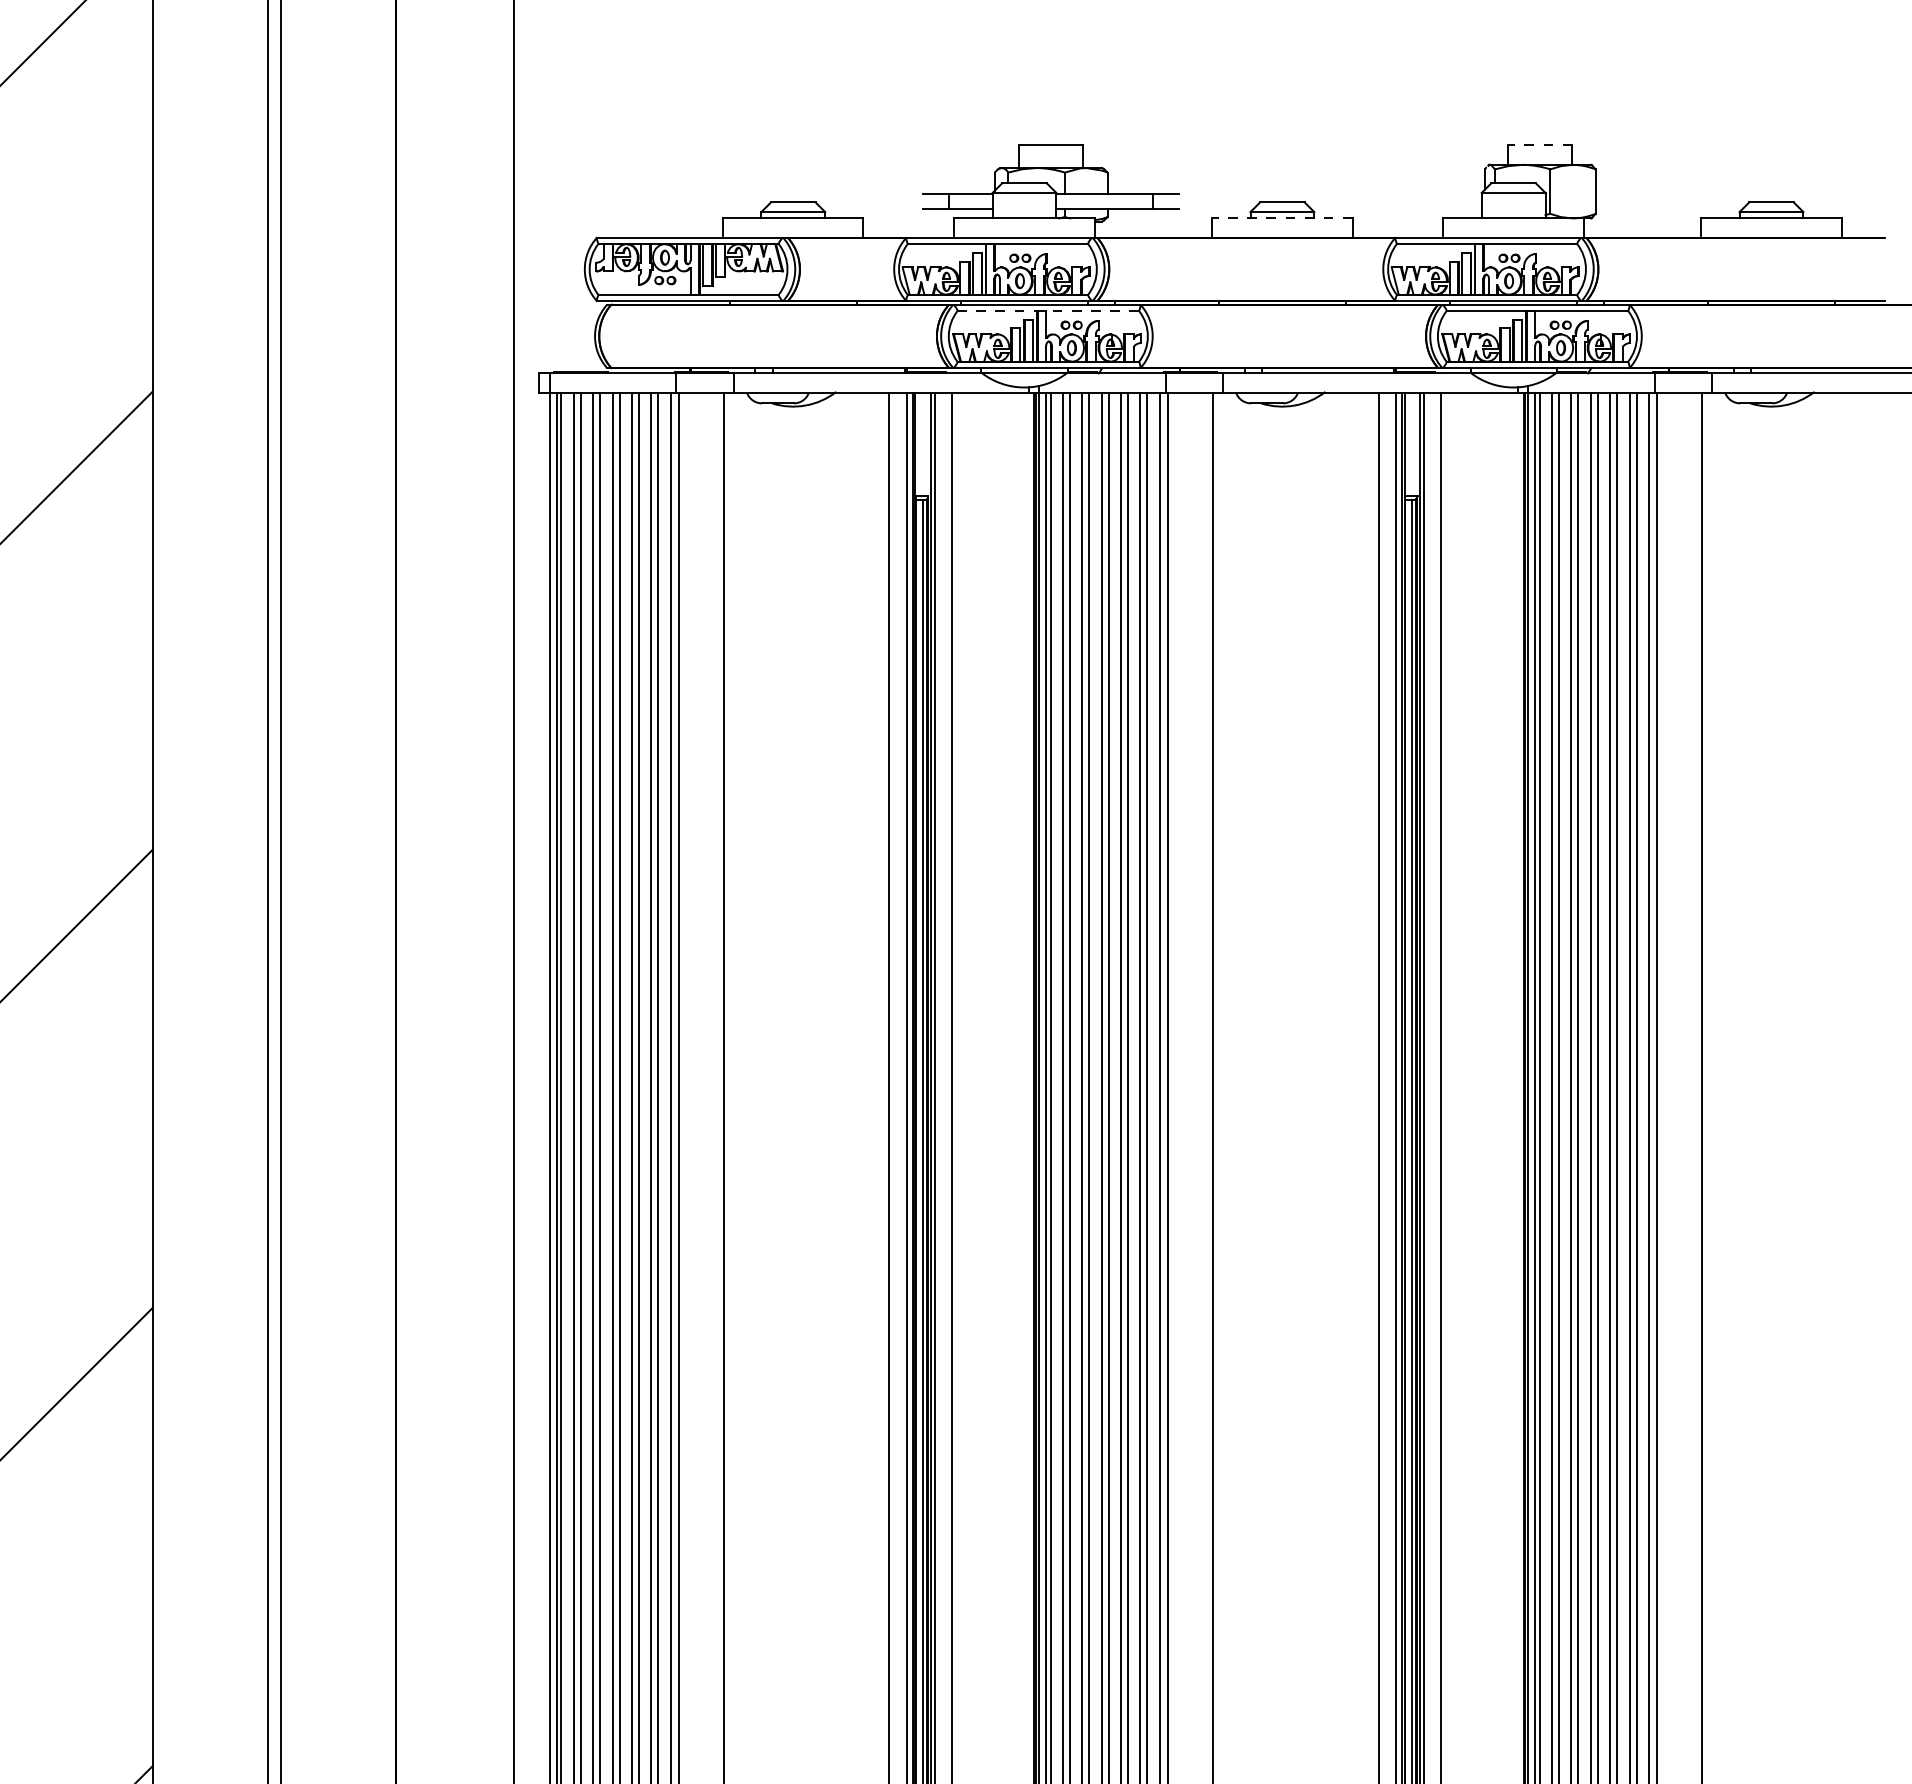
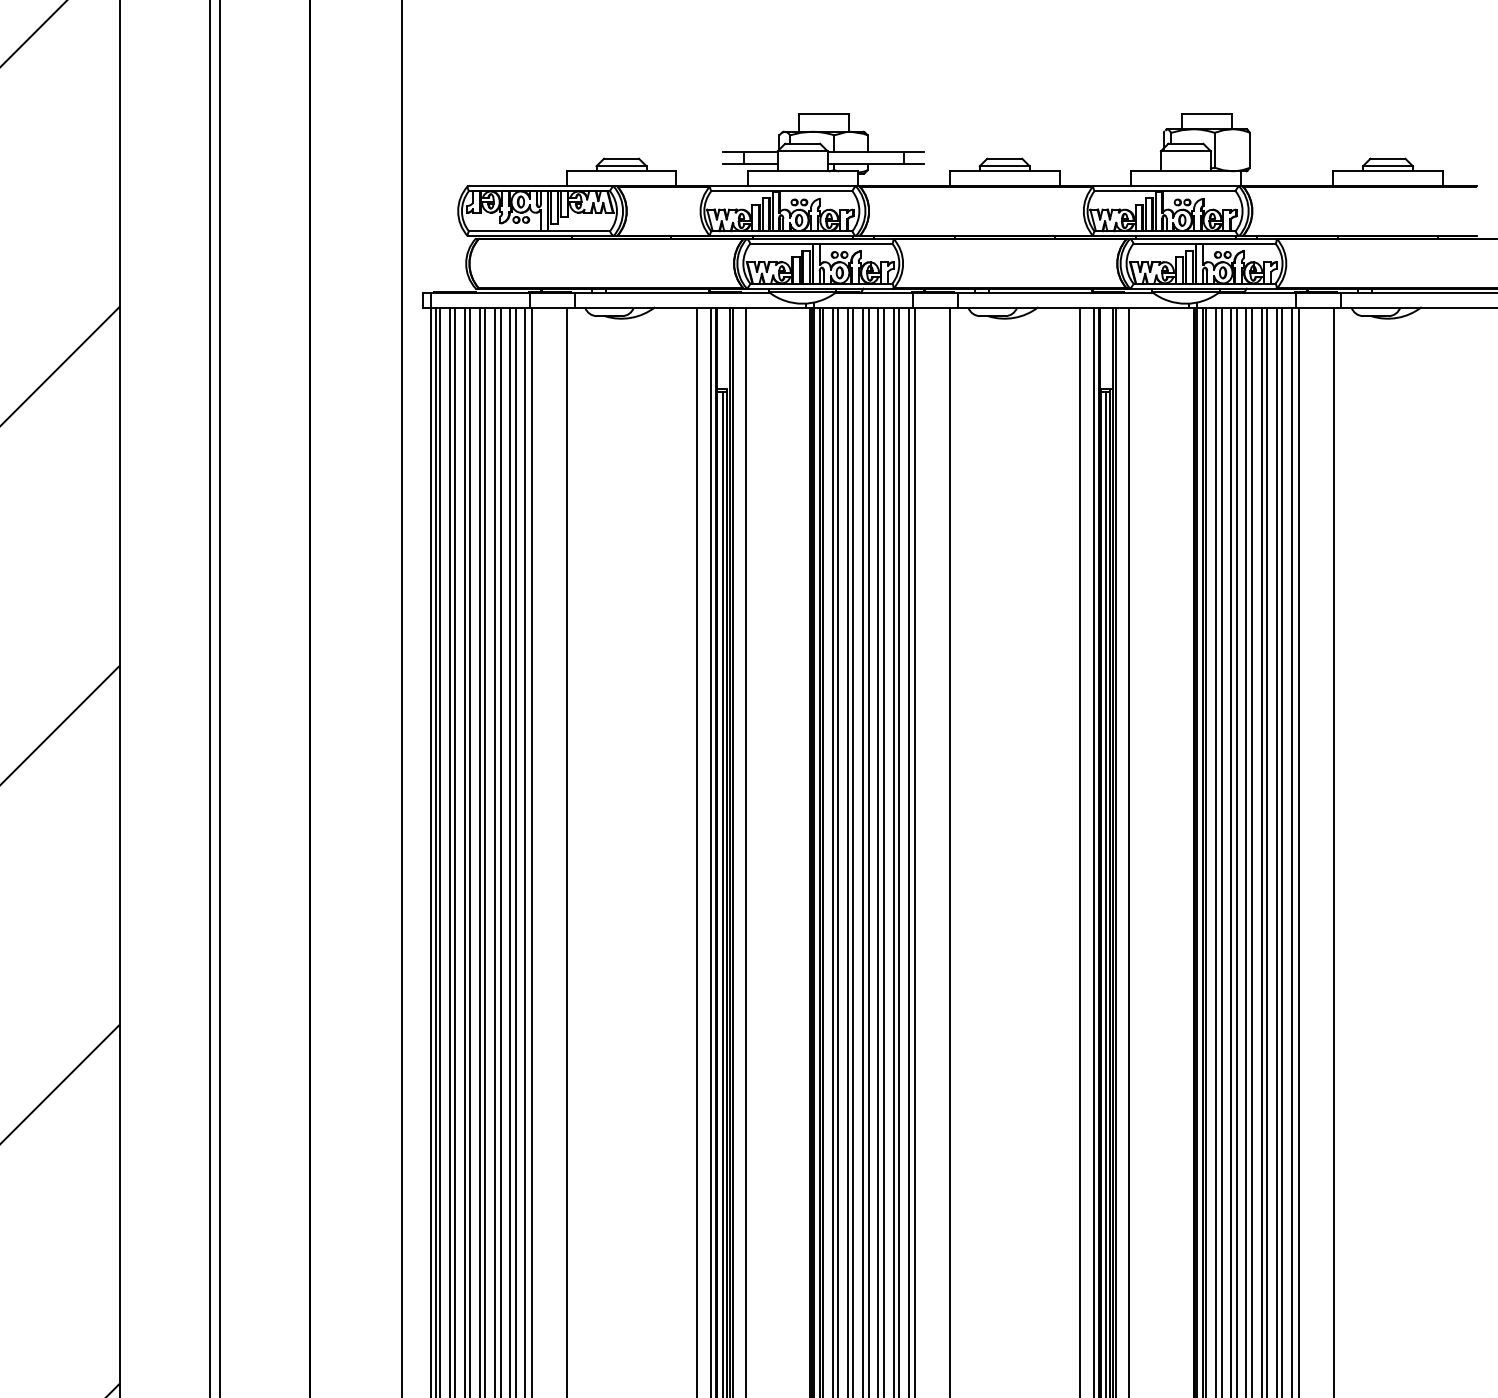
line: (1540, 145) -> (1206, 114), dashed -> solid
line: (1281, 218) -> (1004, 171), dashed -> solid
line: (1048, 310) -> (821, 243), dashed -> solid

